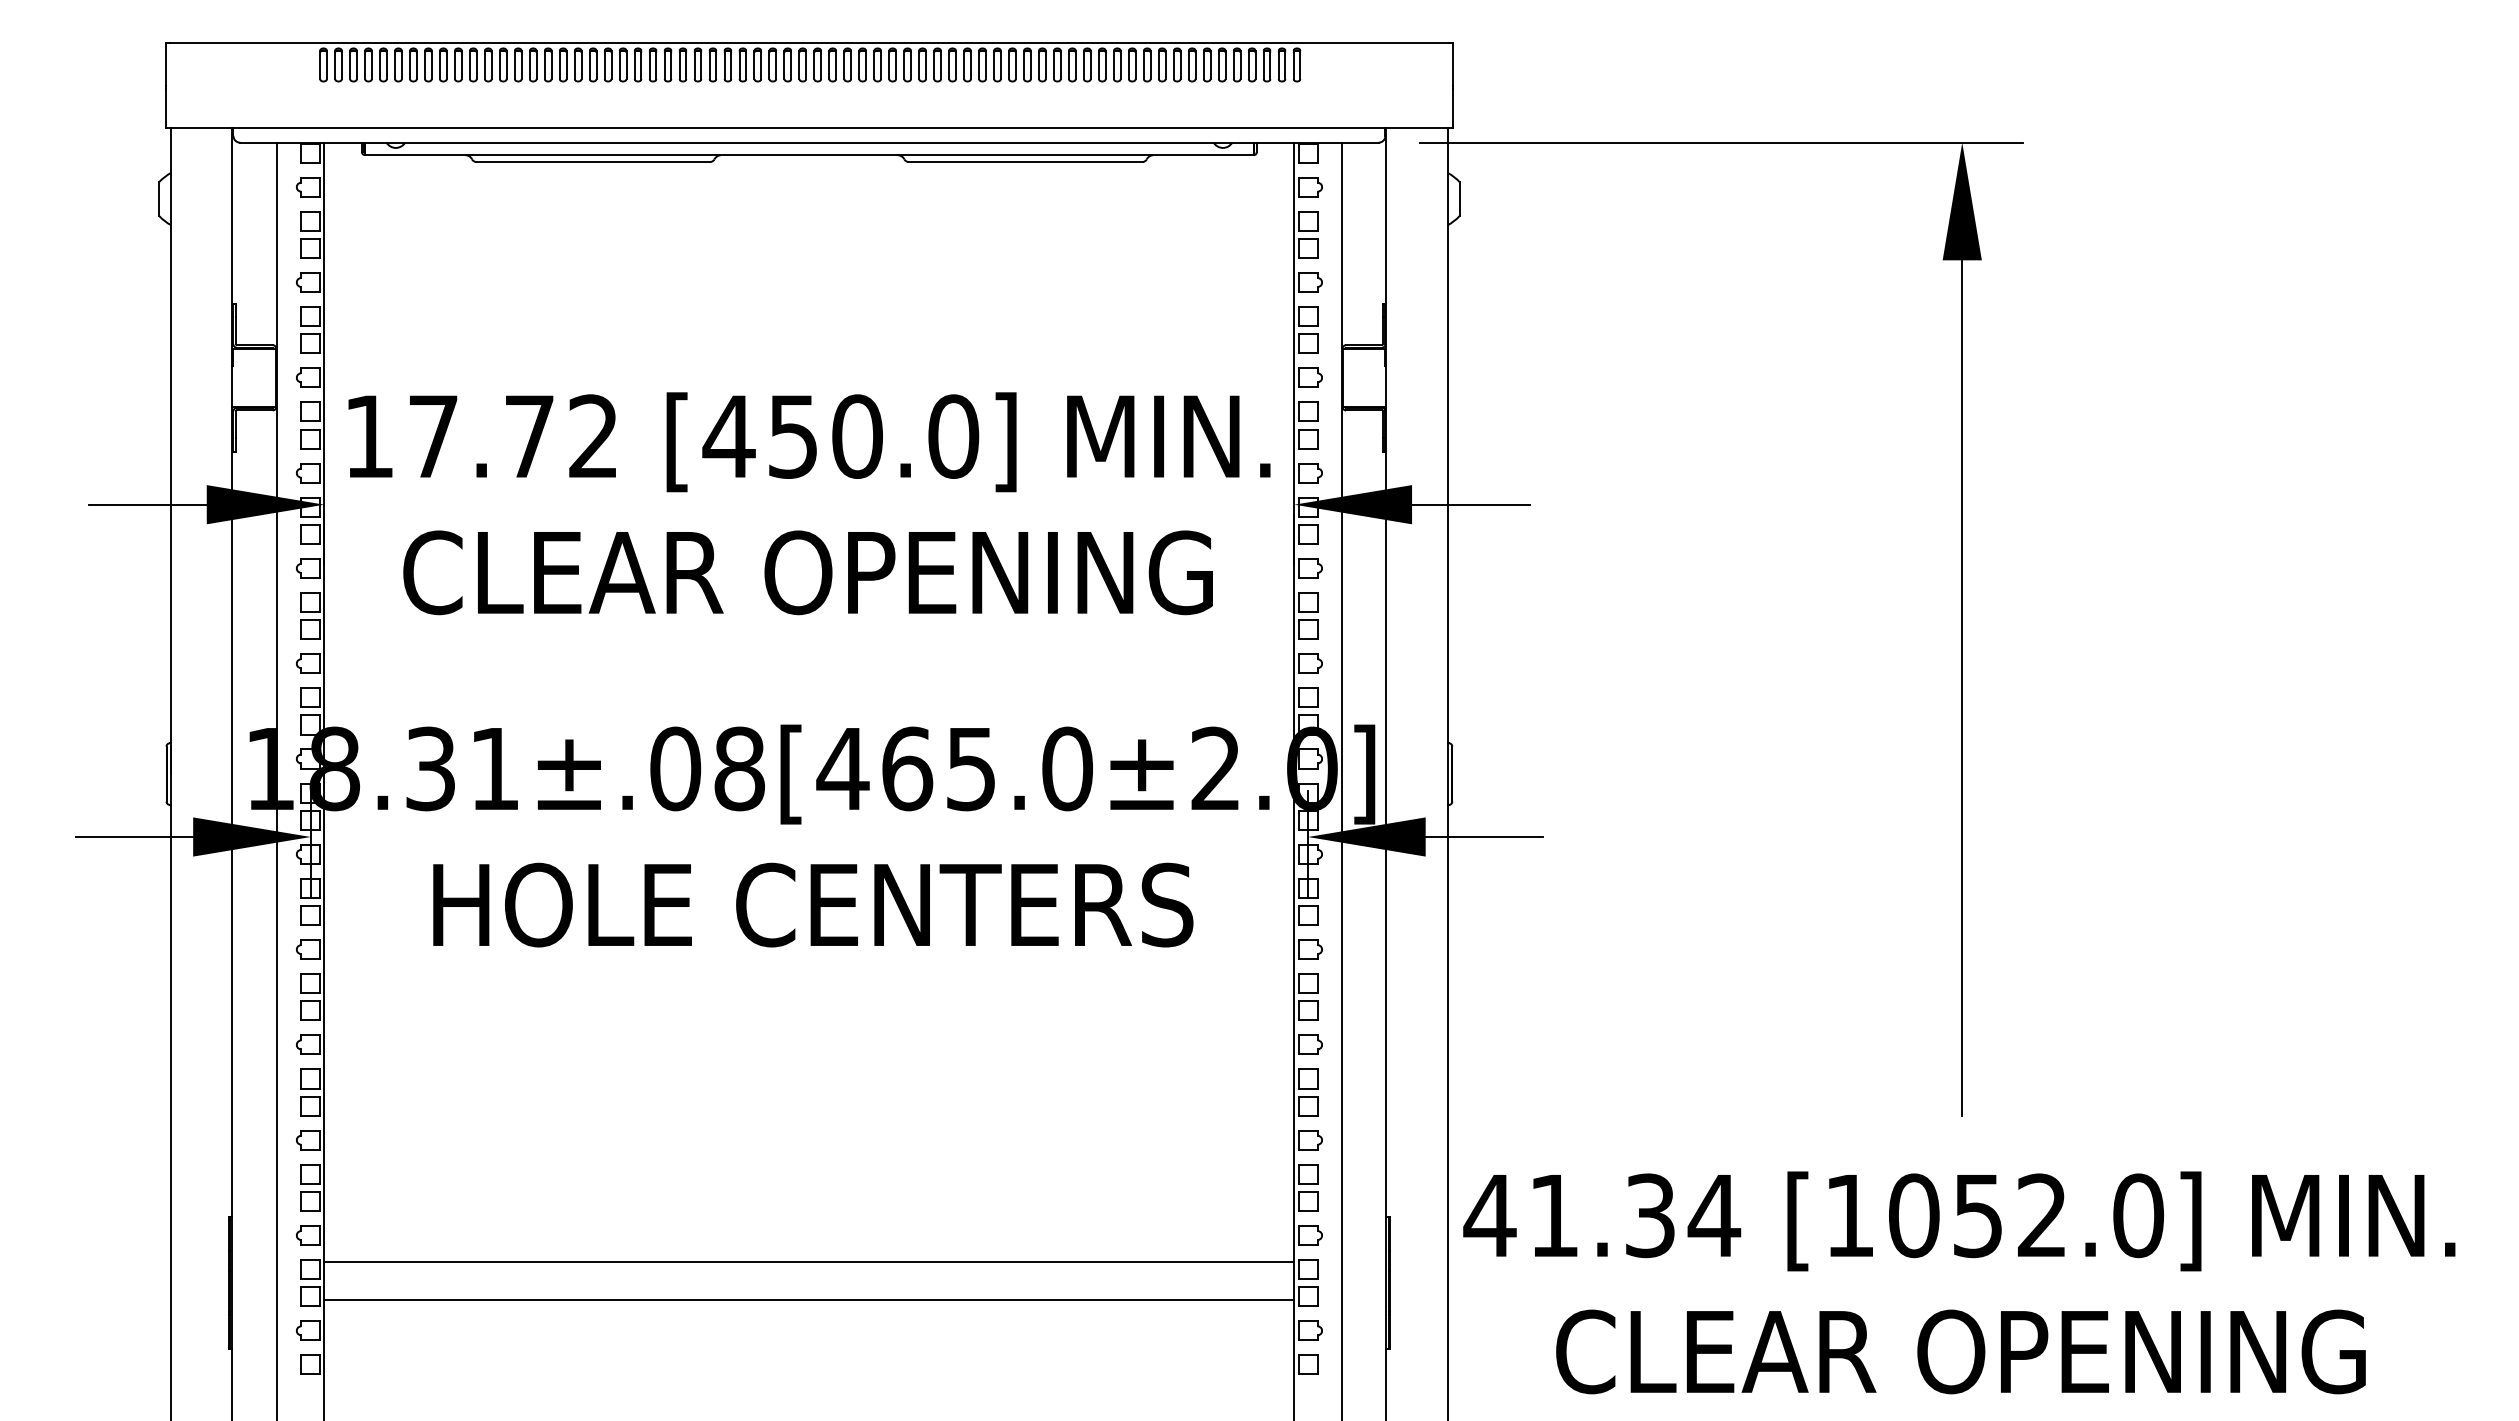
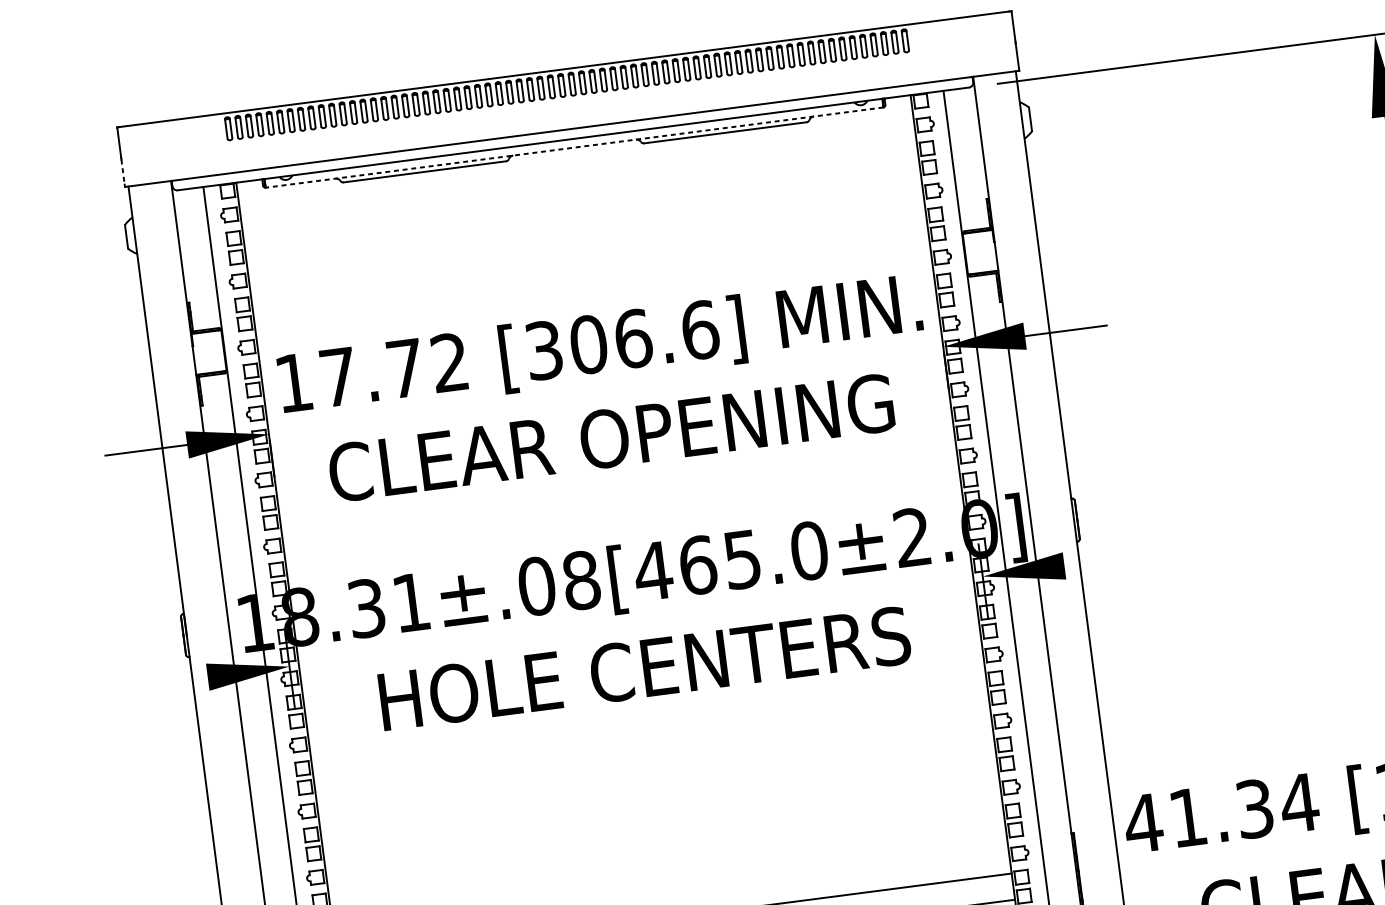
line: (166, 107) -> (123, 172), solid -> dashed
line: (808, 155) -> (573, 147), solid -> dashed
text: (840, 436) -> (621, 340), [450.0] -> [306.6]
line: (134, 837) -> (166, 682), removed
line: (1484, 837) -> (1105, 560), removed

